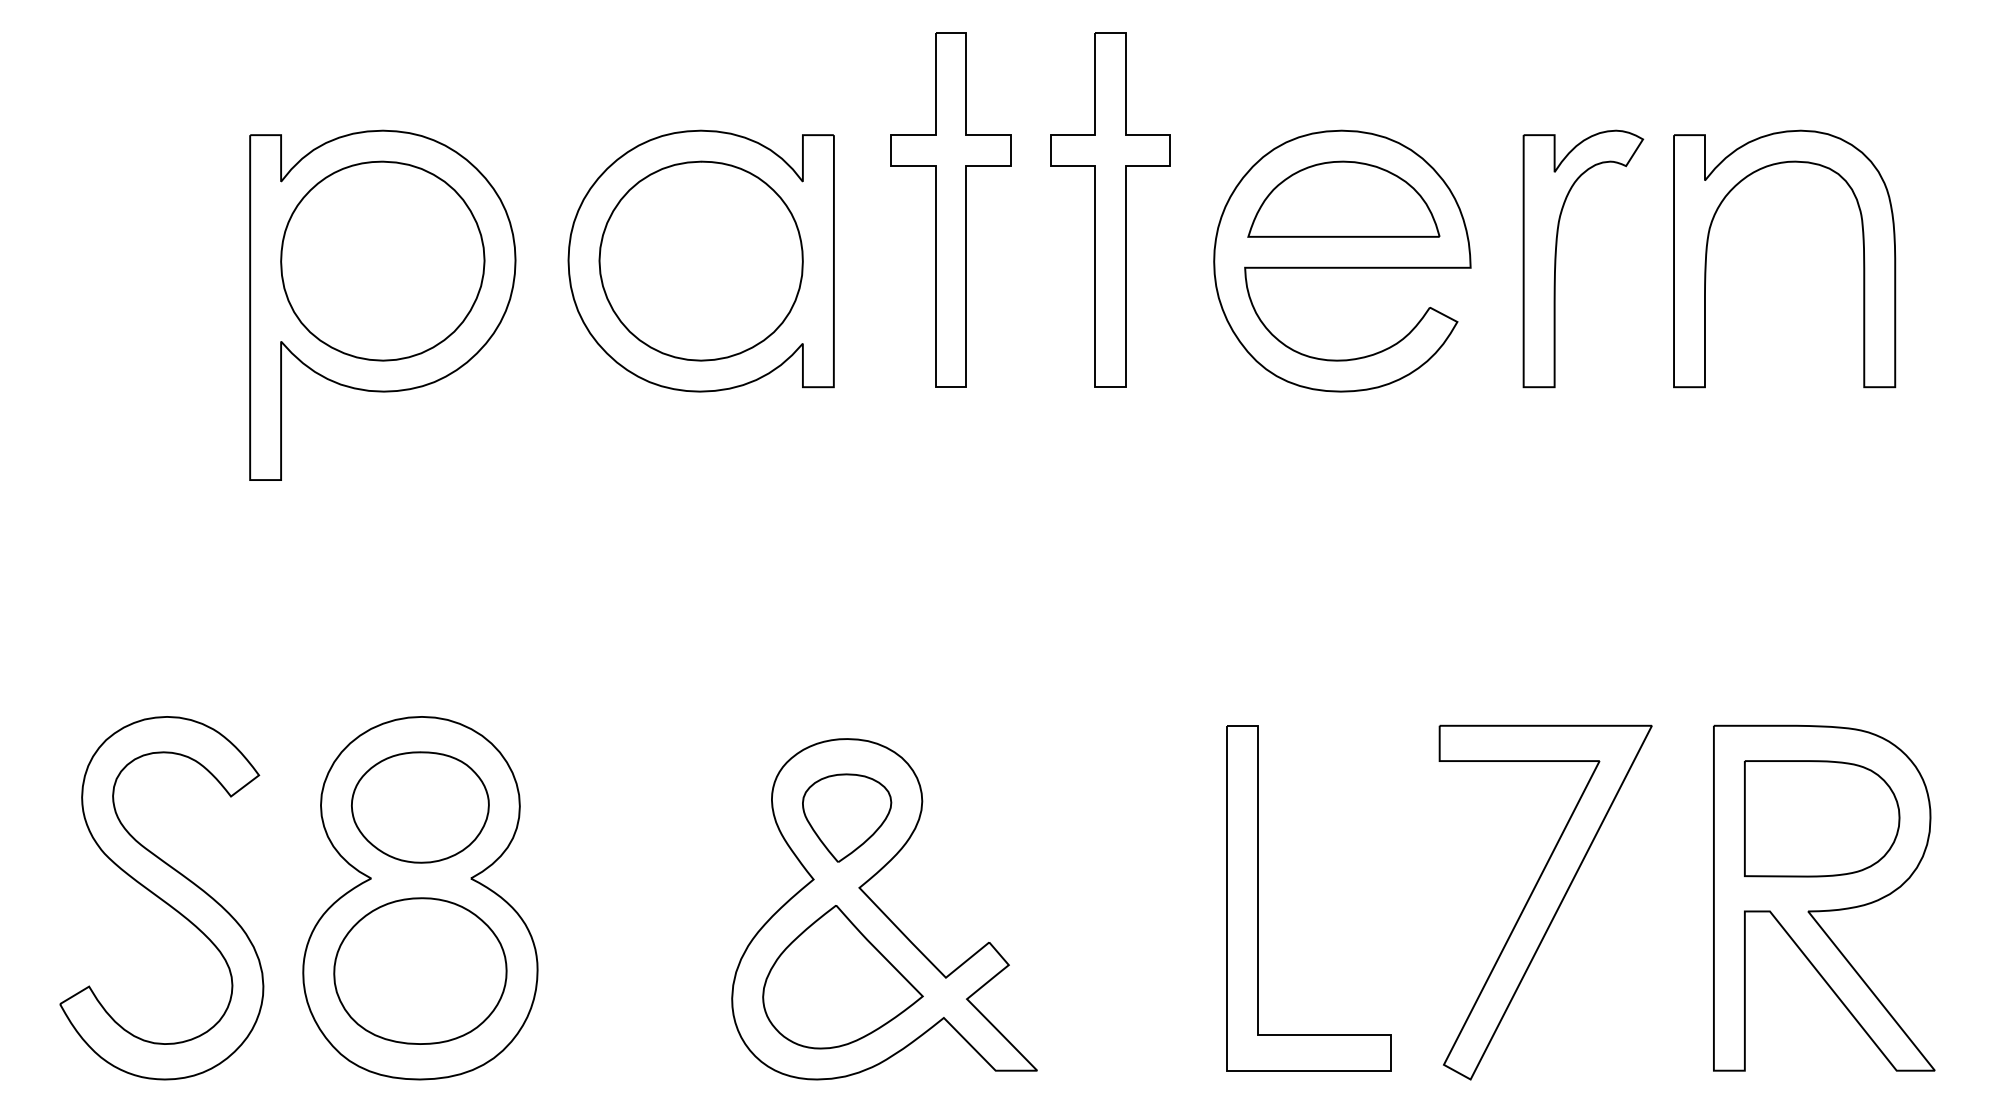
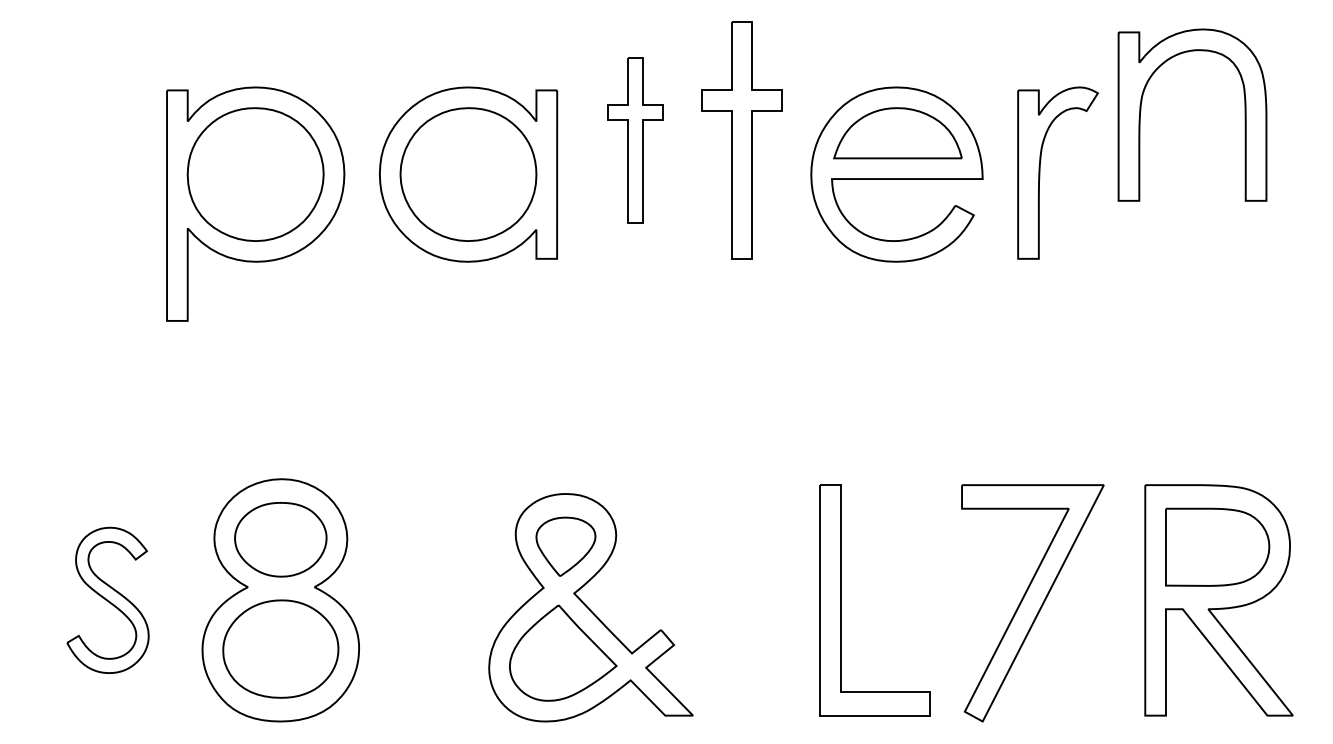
part: (951, 210) -> (635, 140), size x0.7
part: (1708, 253) -> (1141, 111), moved
part: (161, 898) -> (107, 600), size x0.6

